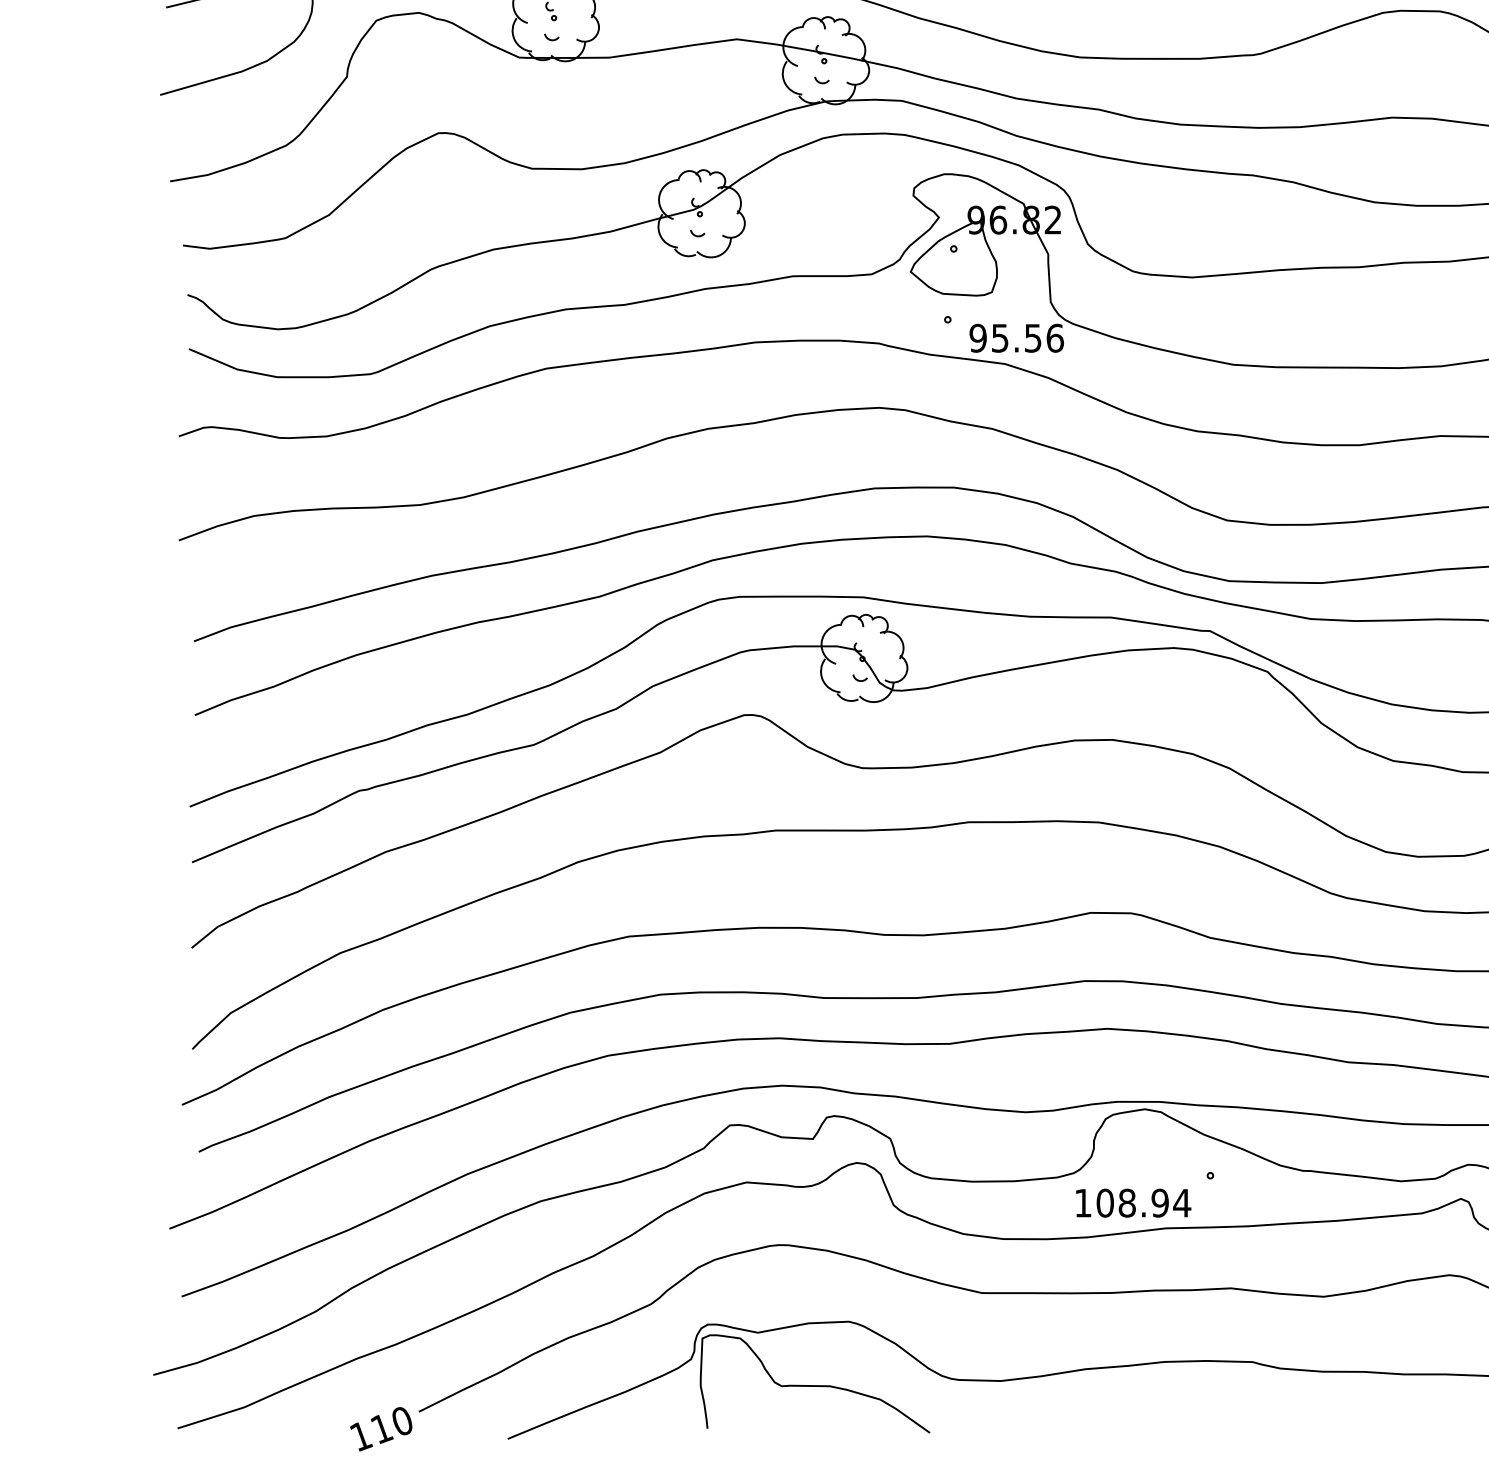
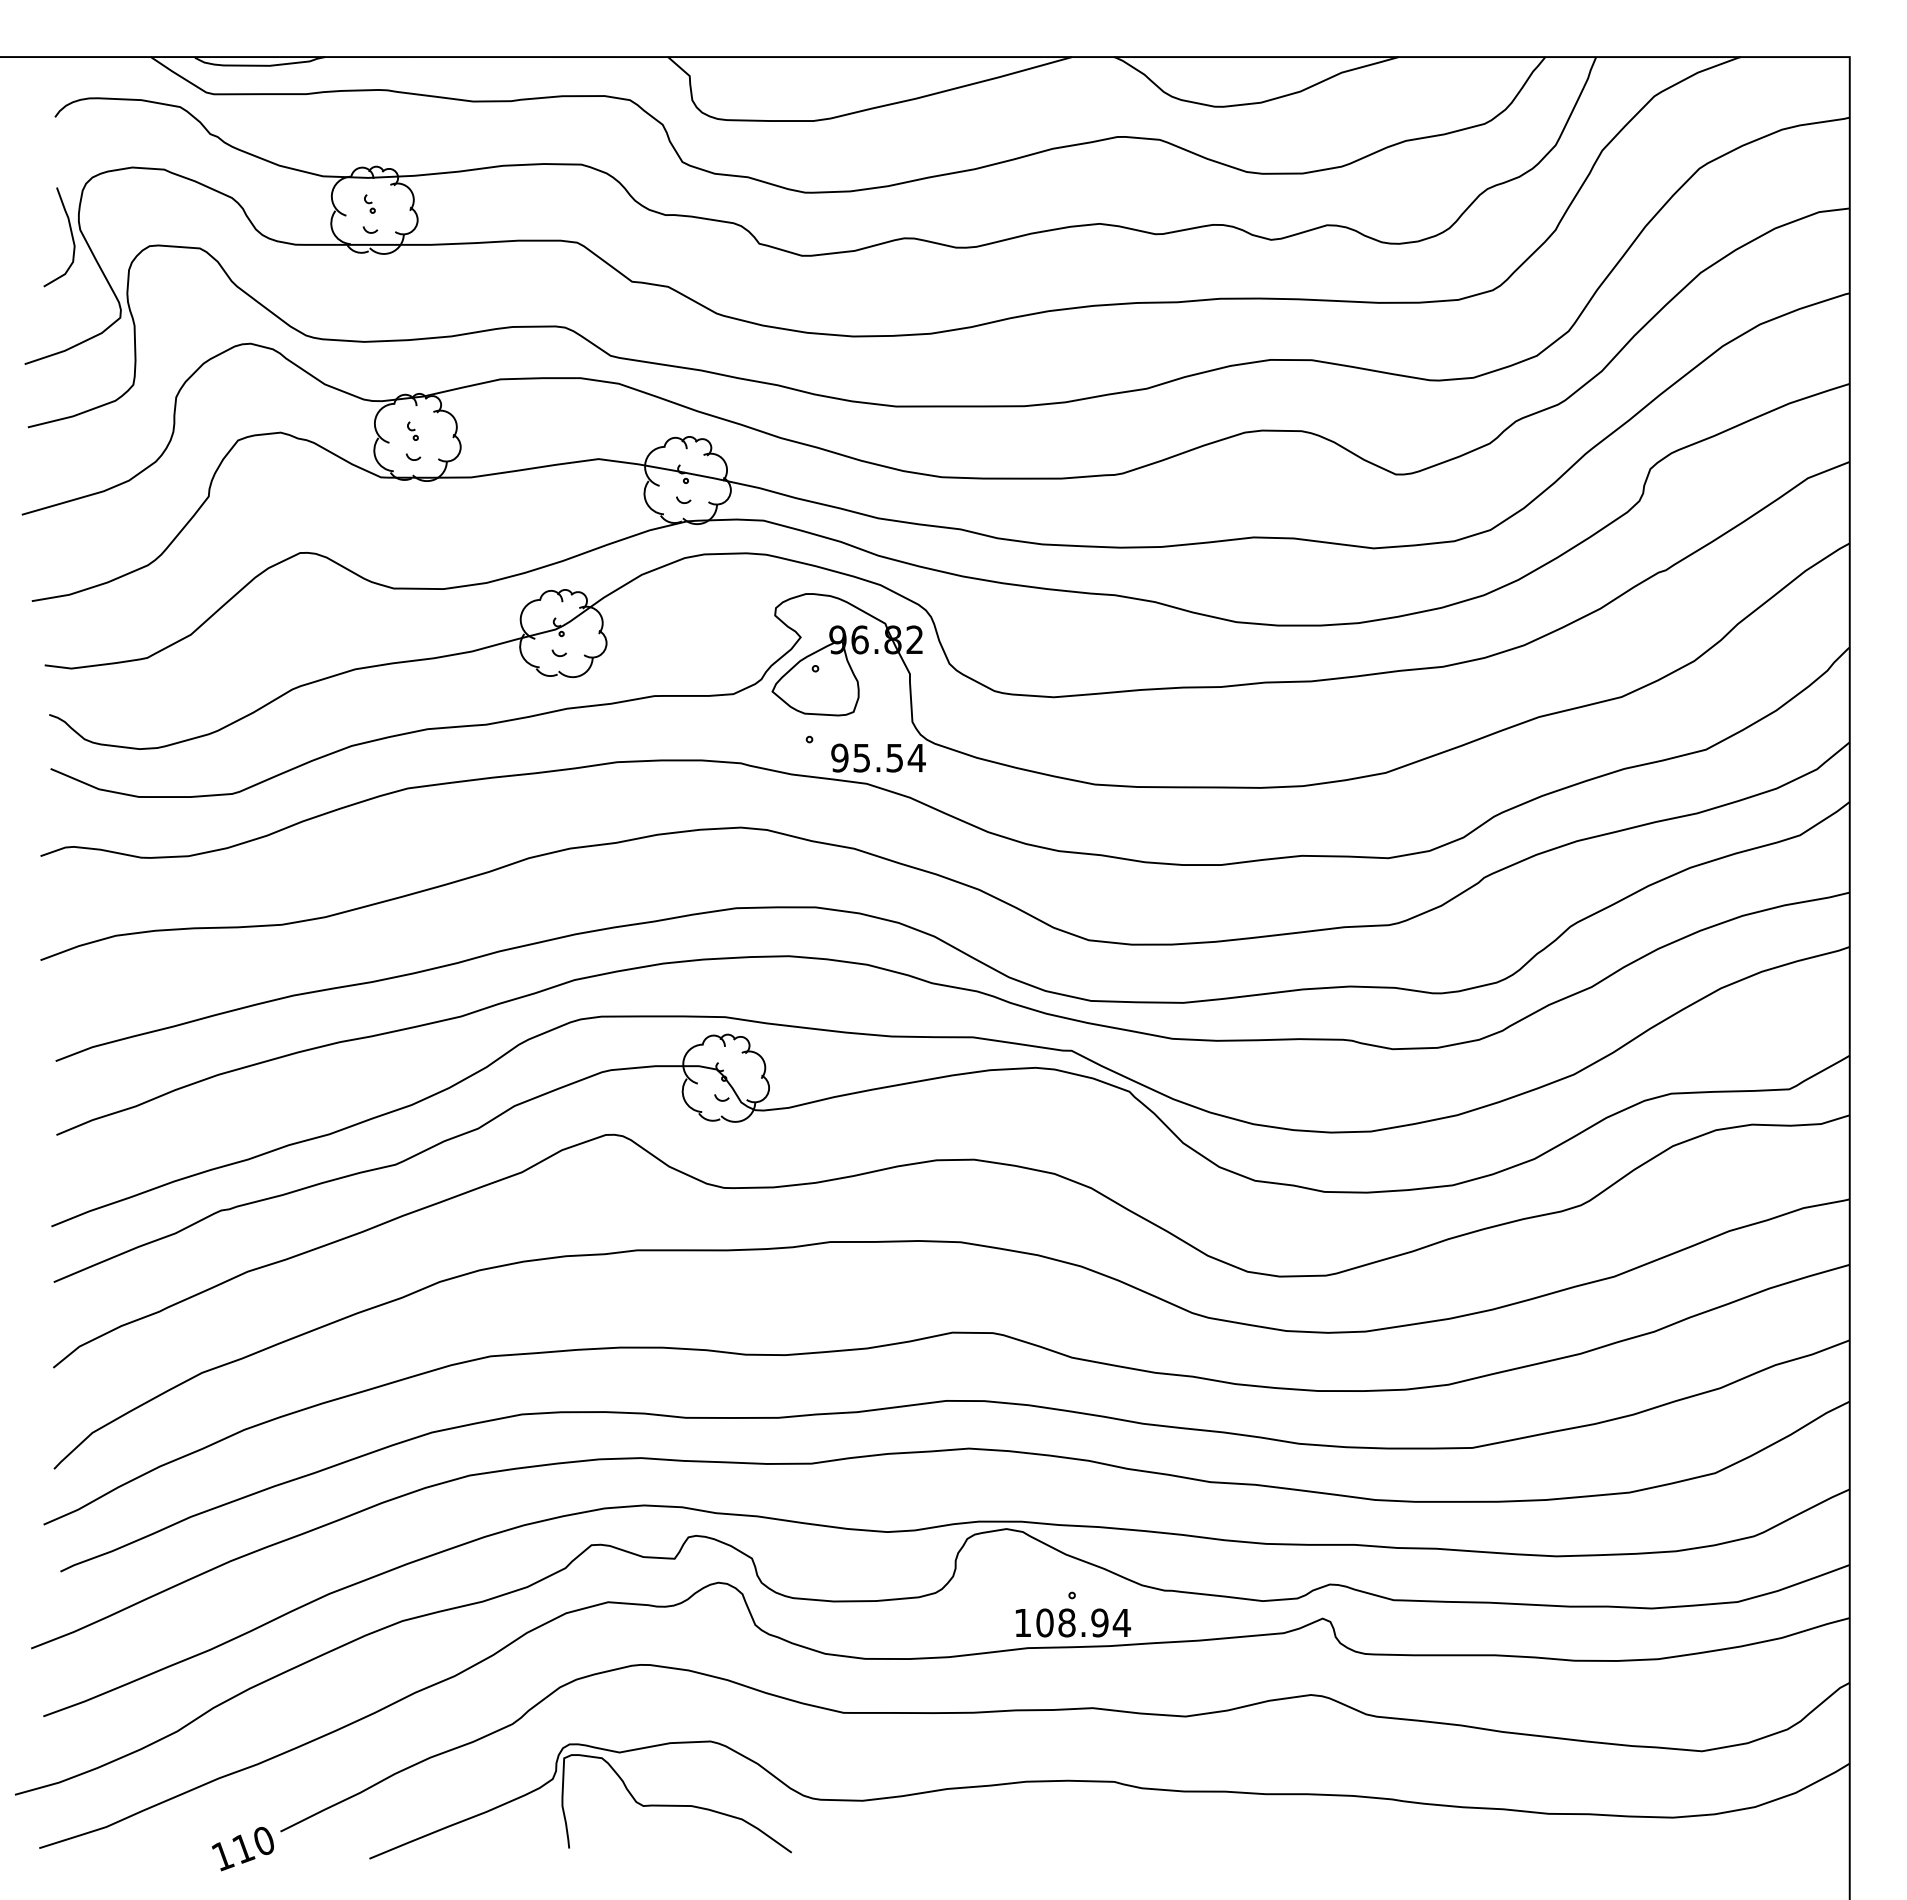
text: (1054, 337) -> (916, 757), 95.56 -> 95.54
text: (1132, 1202) -> (1072, 1622), moved

